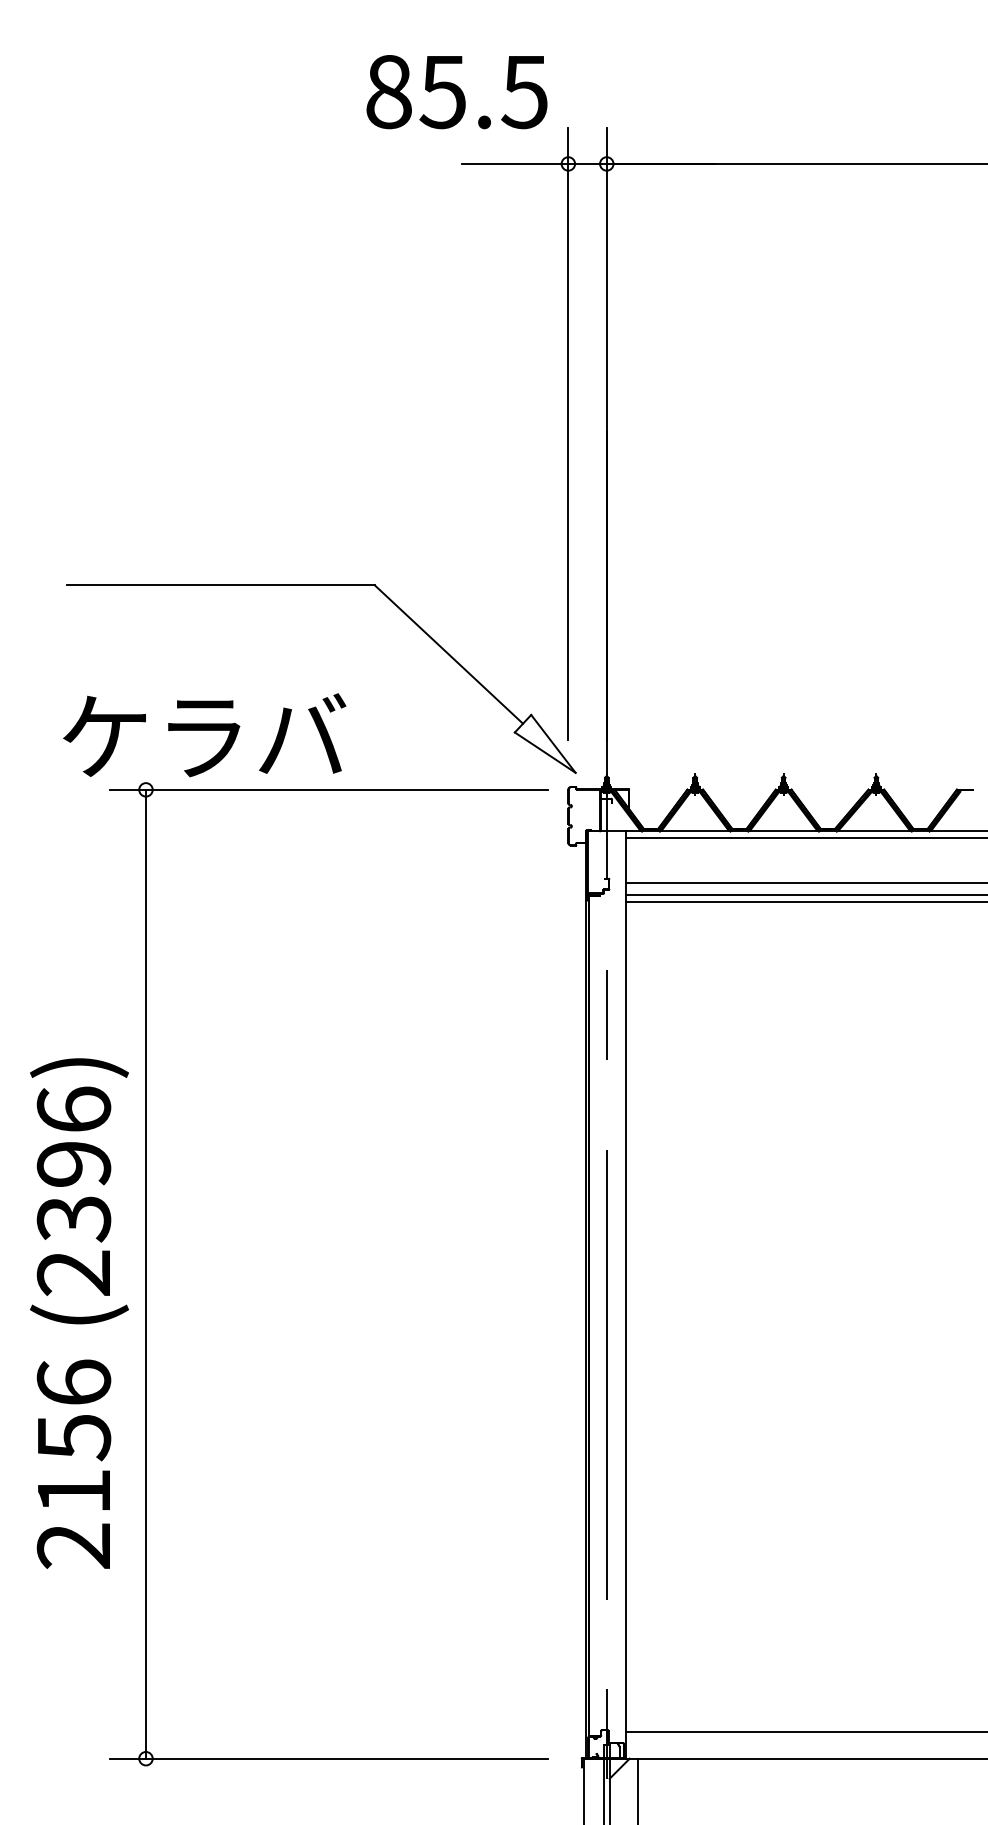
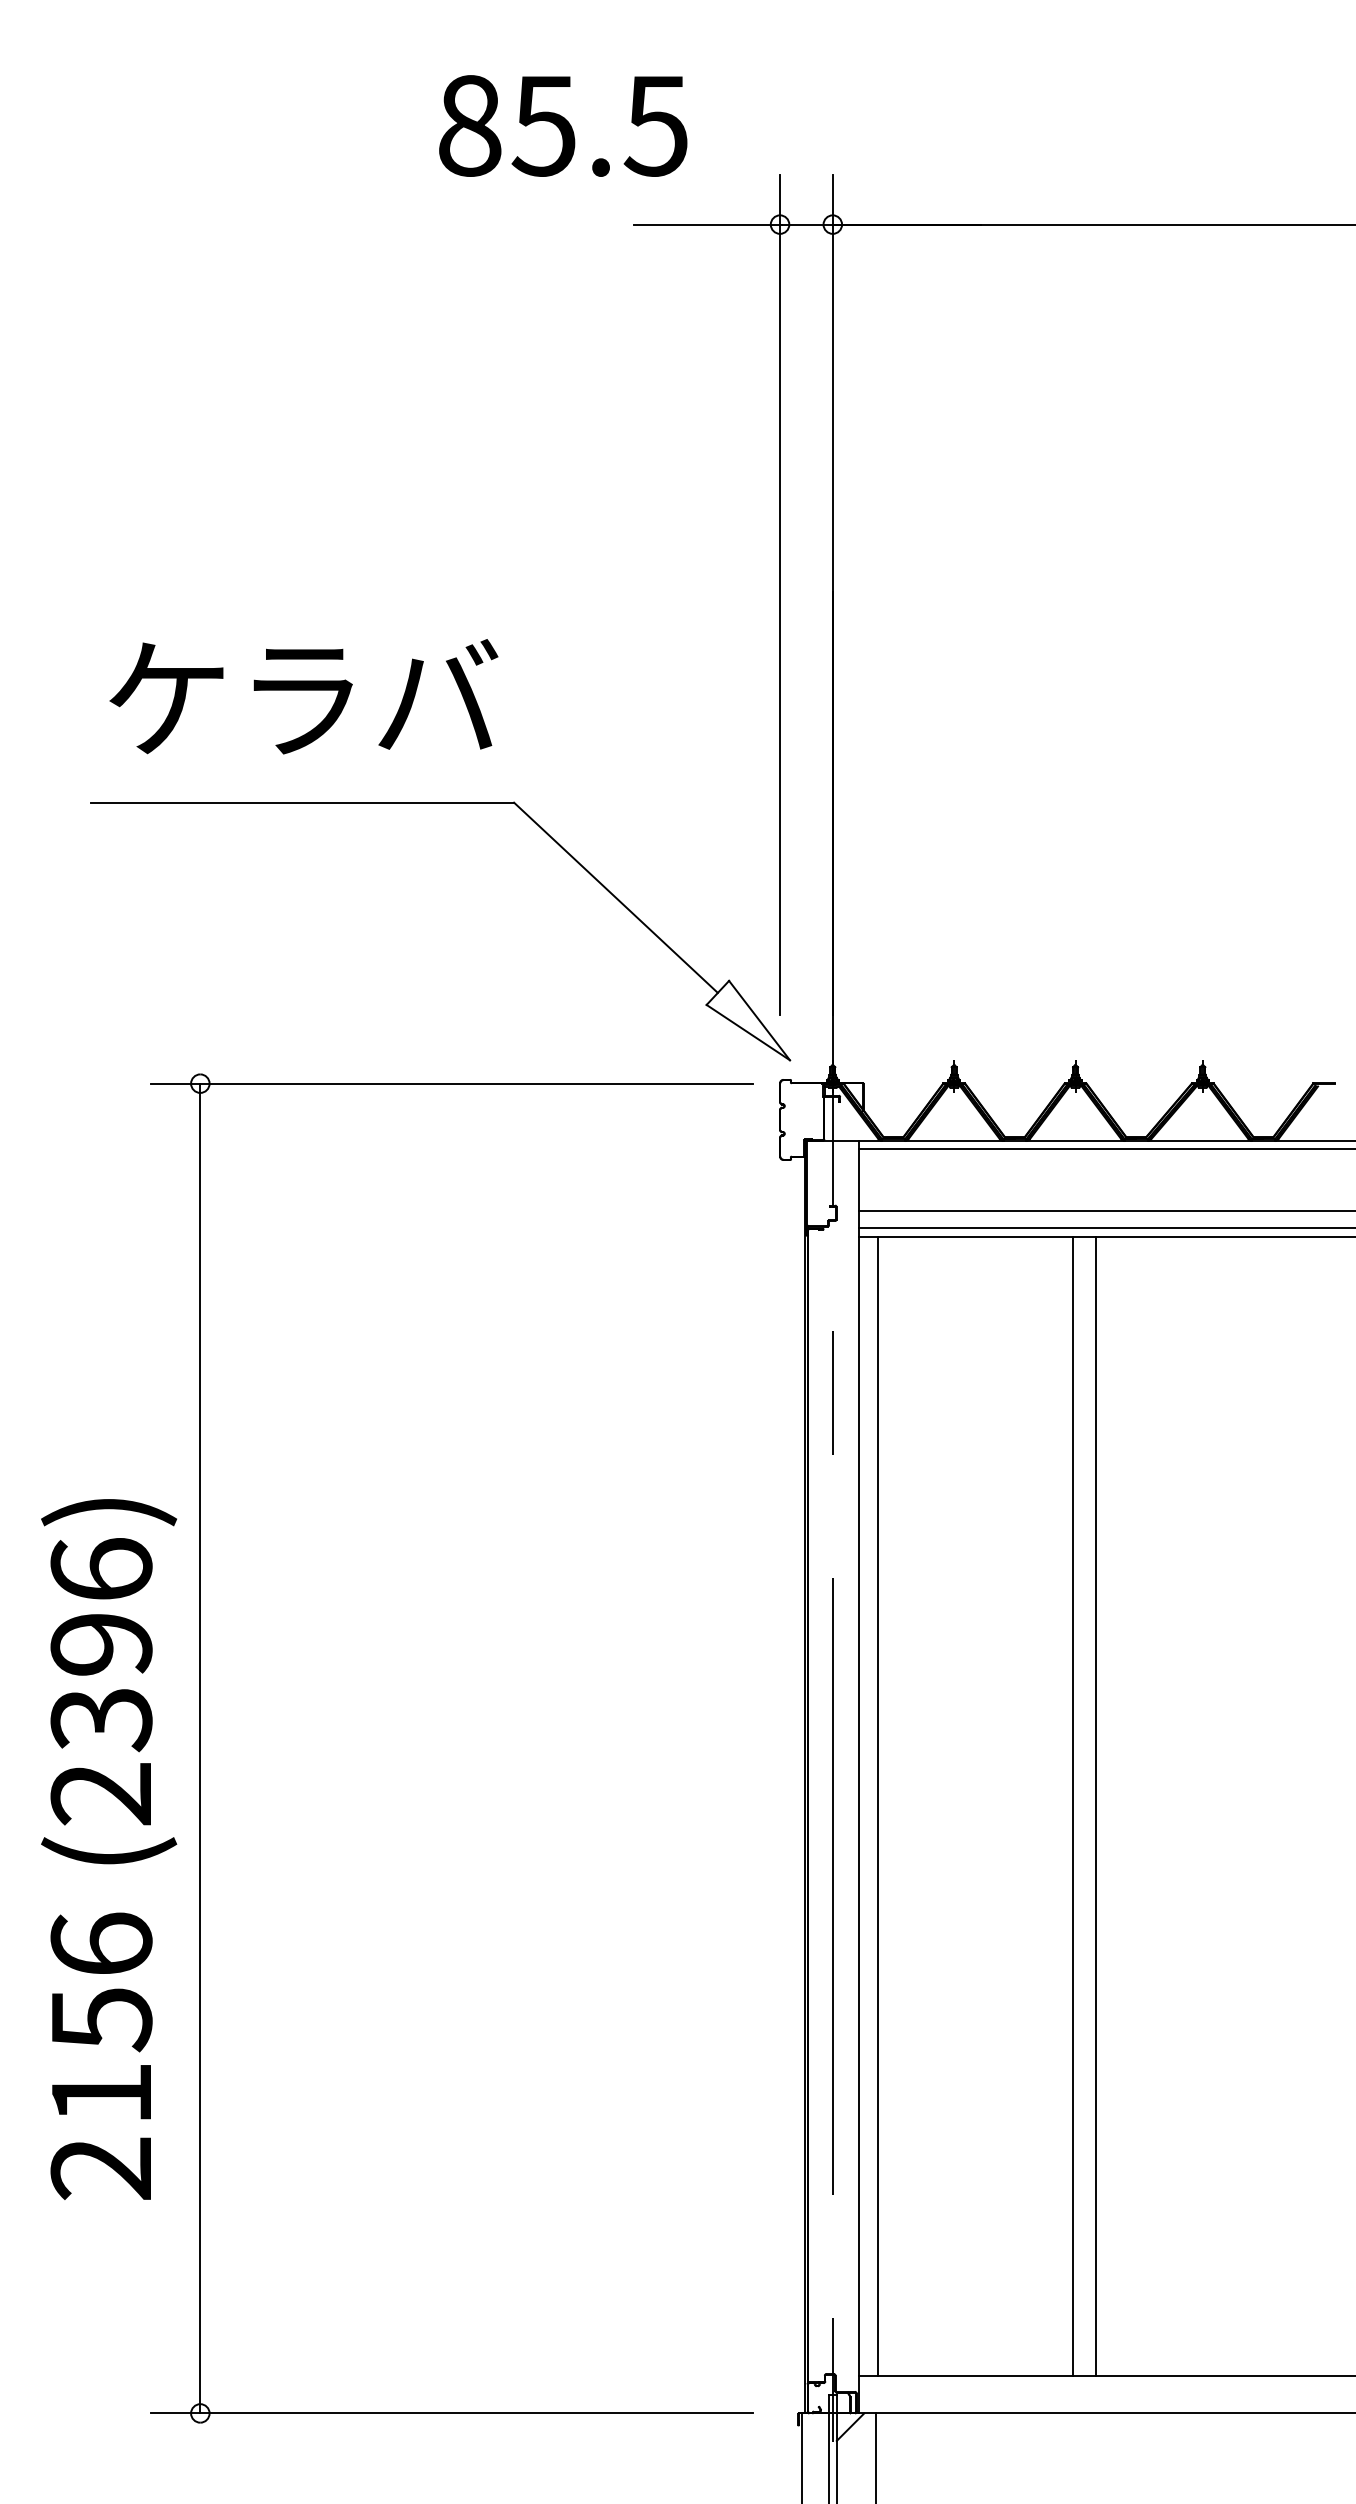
text: (457, 91) -> (563, 125), moved
text: (204, 735) -> (303, 696), moved
text: (79, 1313) -> (109, 1849), moved
line: (639, 1316) -> (877, 1806), added
line: (781, 1316) -> (1072, 1806), added
line: (798, 1316) -> (1095, 1806), added

